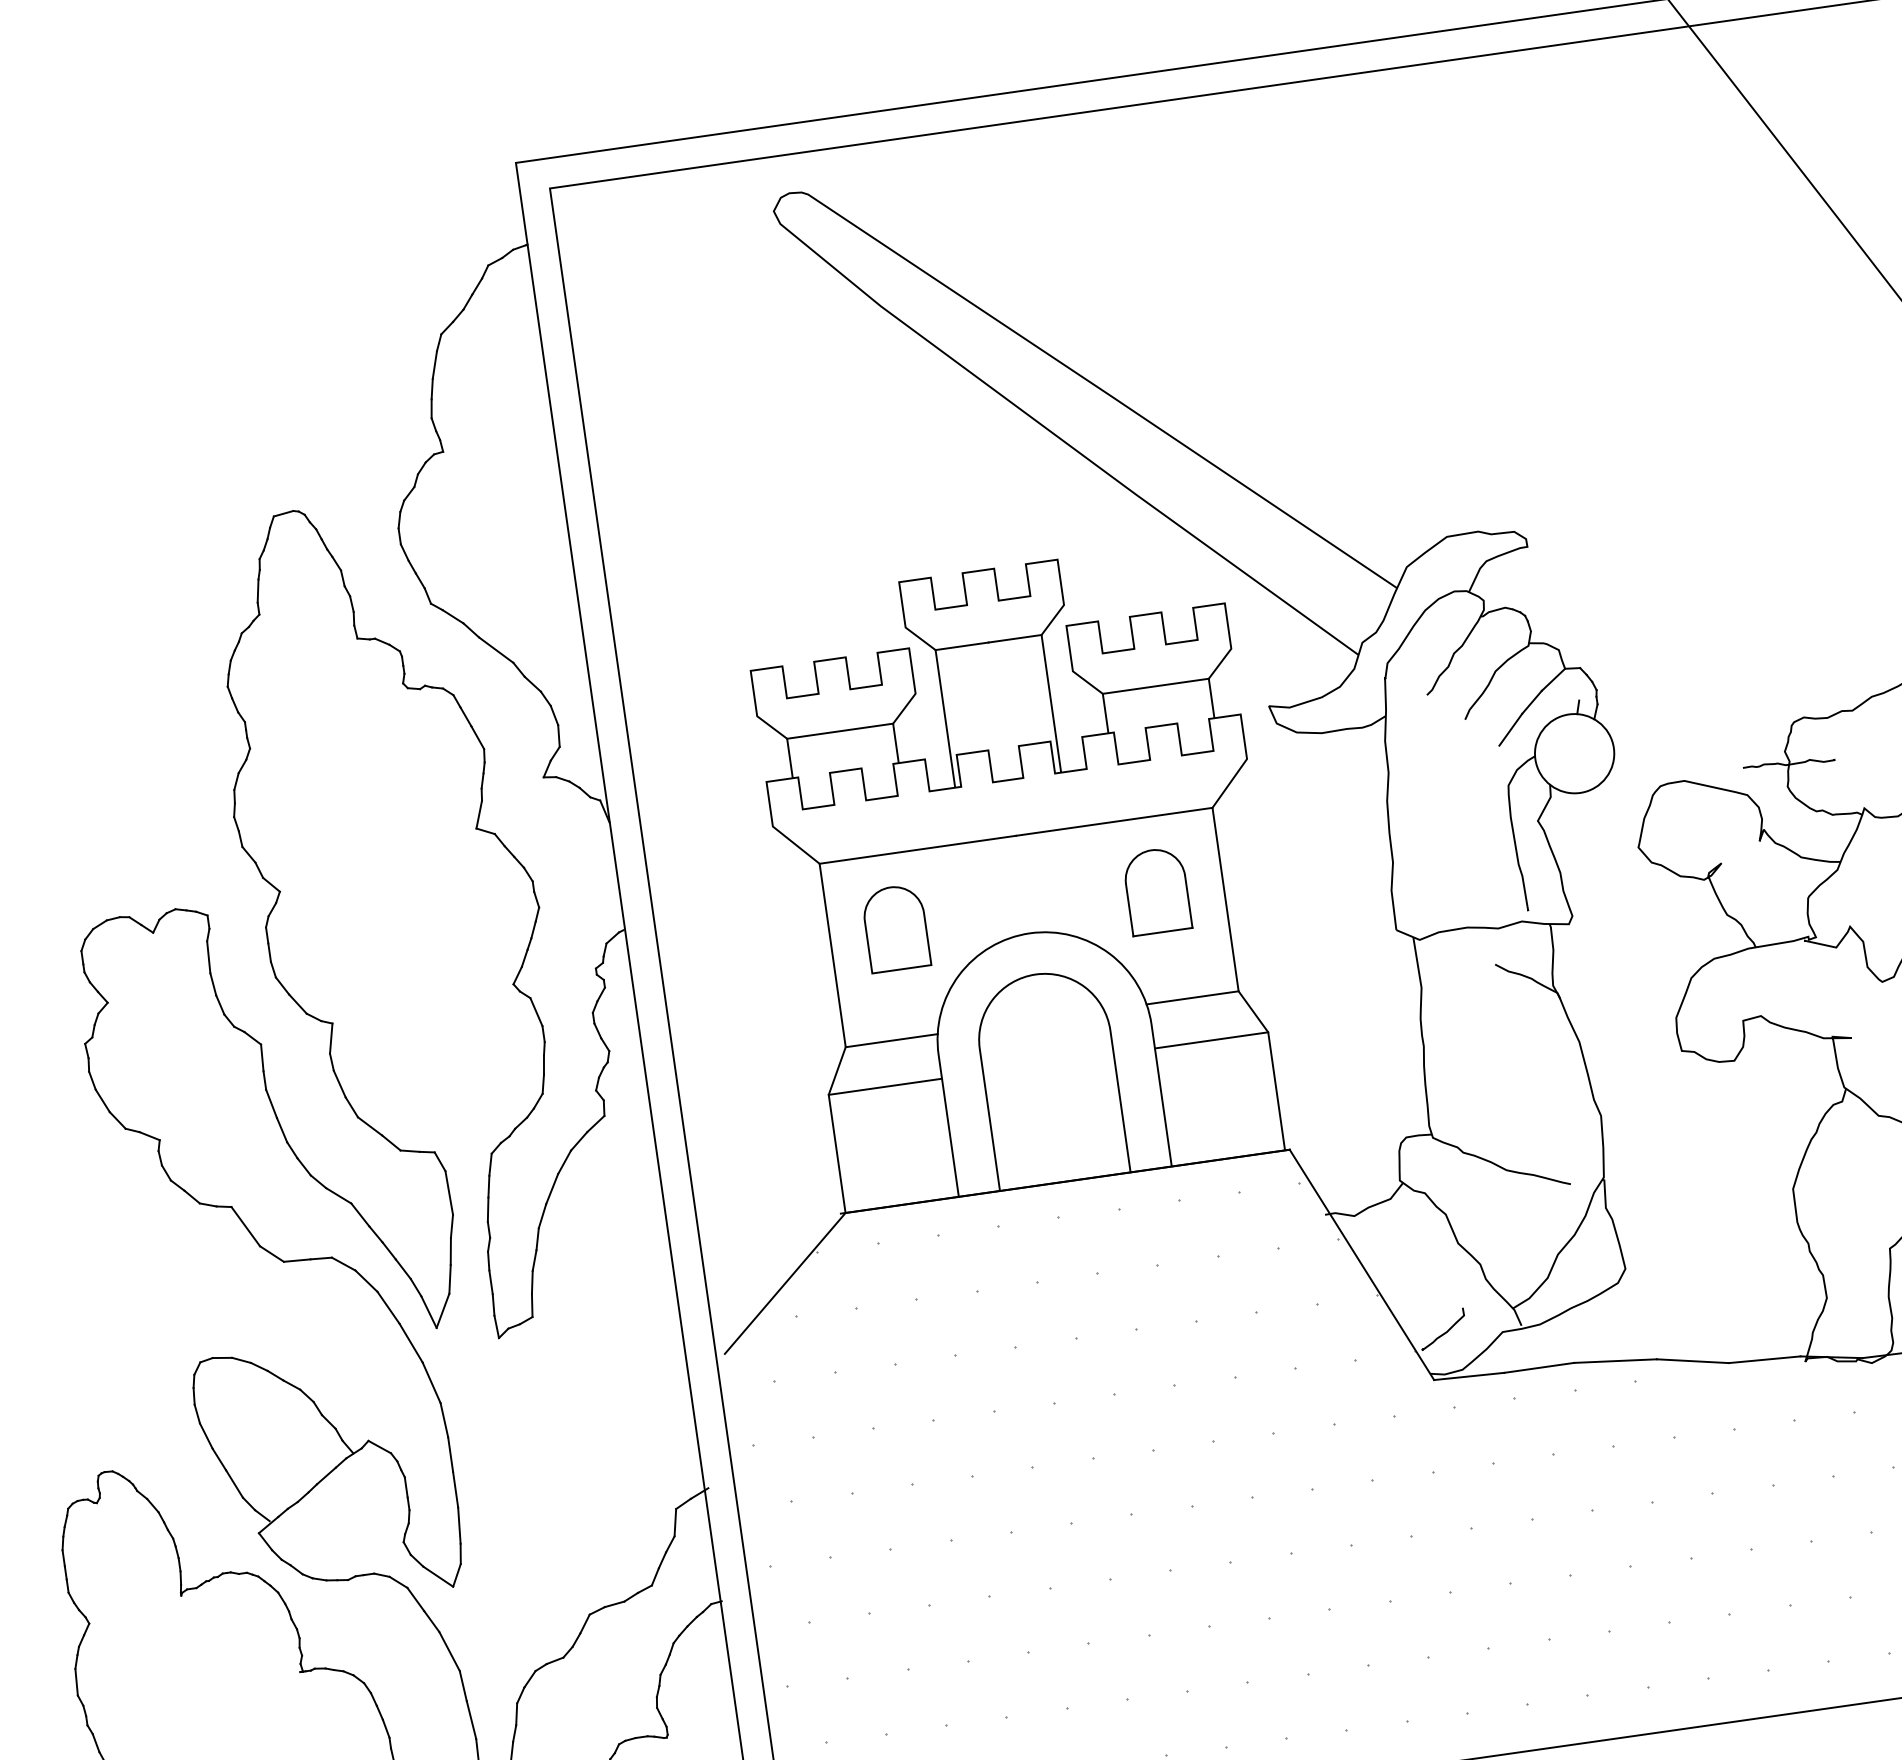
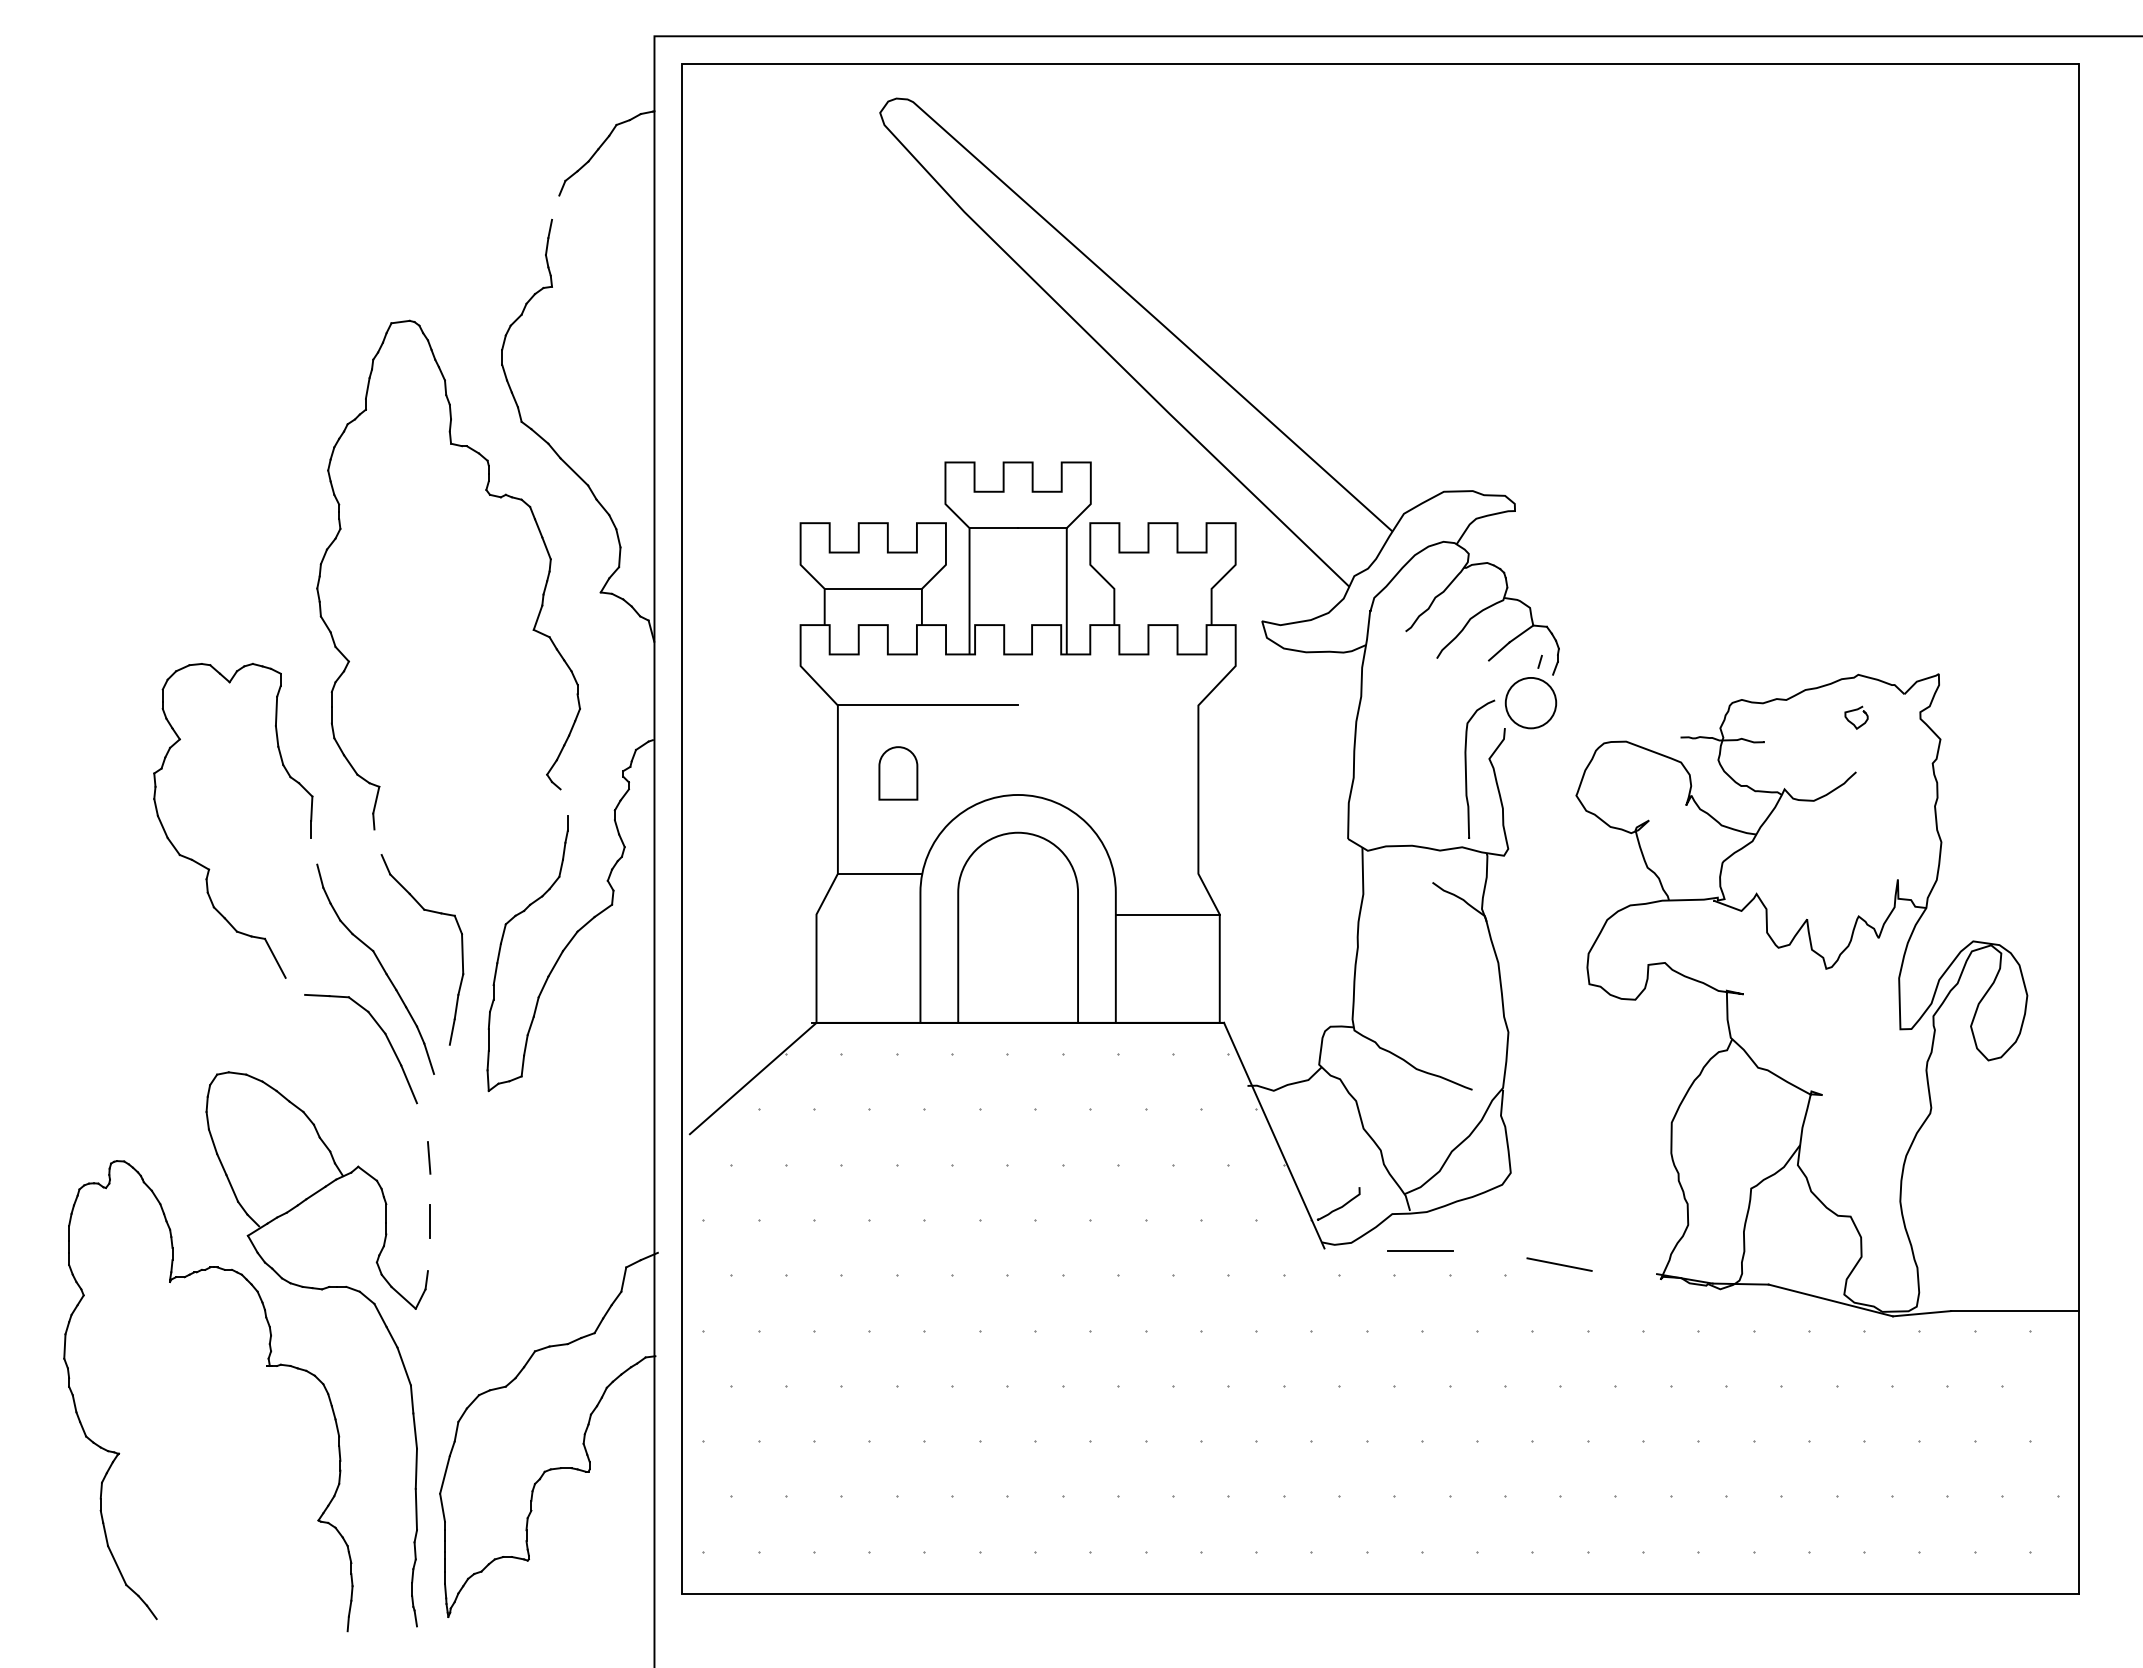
line: (434, 364) -> (555, 207), removed
line: (1155, 685) -> (1162, 588), removed
line: (1510, 729) -> (1476, 673), removed
circle: (1574, 754) -> (1530, 703), size x0.7
line: (1114, 821) -> (1108, 705), removed
part: (1156, 891) -> (1137, 773), removed
part: (896, 928) -> (898, 773), size x0.7
line: (1191, 997) -> (1155, 873), removed
line: (535, 1012) -> (563, 802), removed
line: (339, 1084) -> (377, 842), removed
line: (885, 1086) -> (868, 914), removed
line: (271, 1102) -> (314, 850), removed
line: (271, 1253) -> (295, 985), removed
line: (442, 1309) -> (441, 1058), removed
line: (1764, 1359) -> (1624, 1272), removed
line: (1614, 1361) -> (1489, 1254), removed
line: (1469, 1376) -> (1356, 1249), removed
line: (431, 1382) -> (422, 1122), removed
line: (450, 1454) -> (430, 1189), removed
line: (458, 1525) -> (428, 1254), removed

